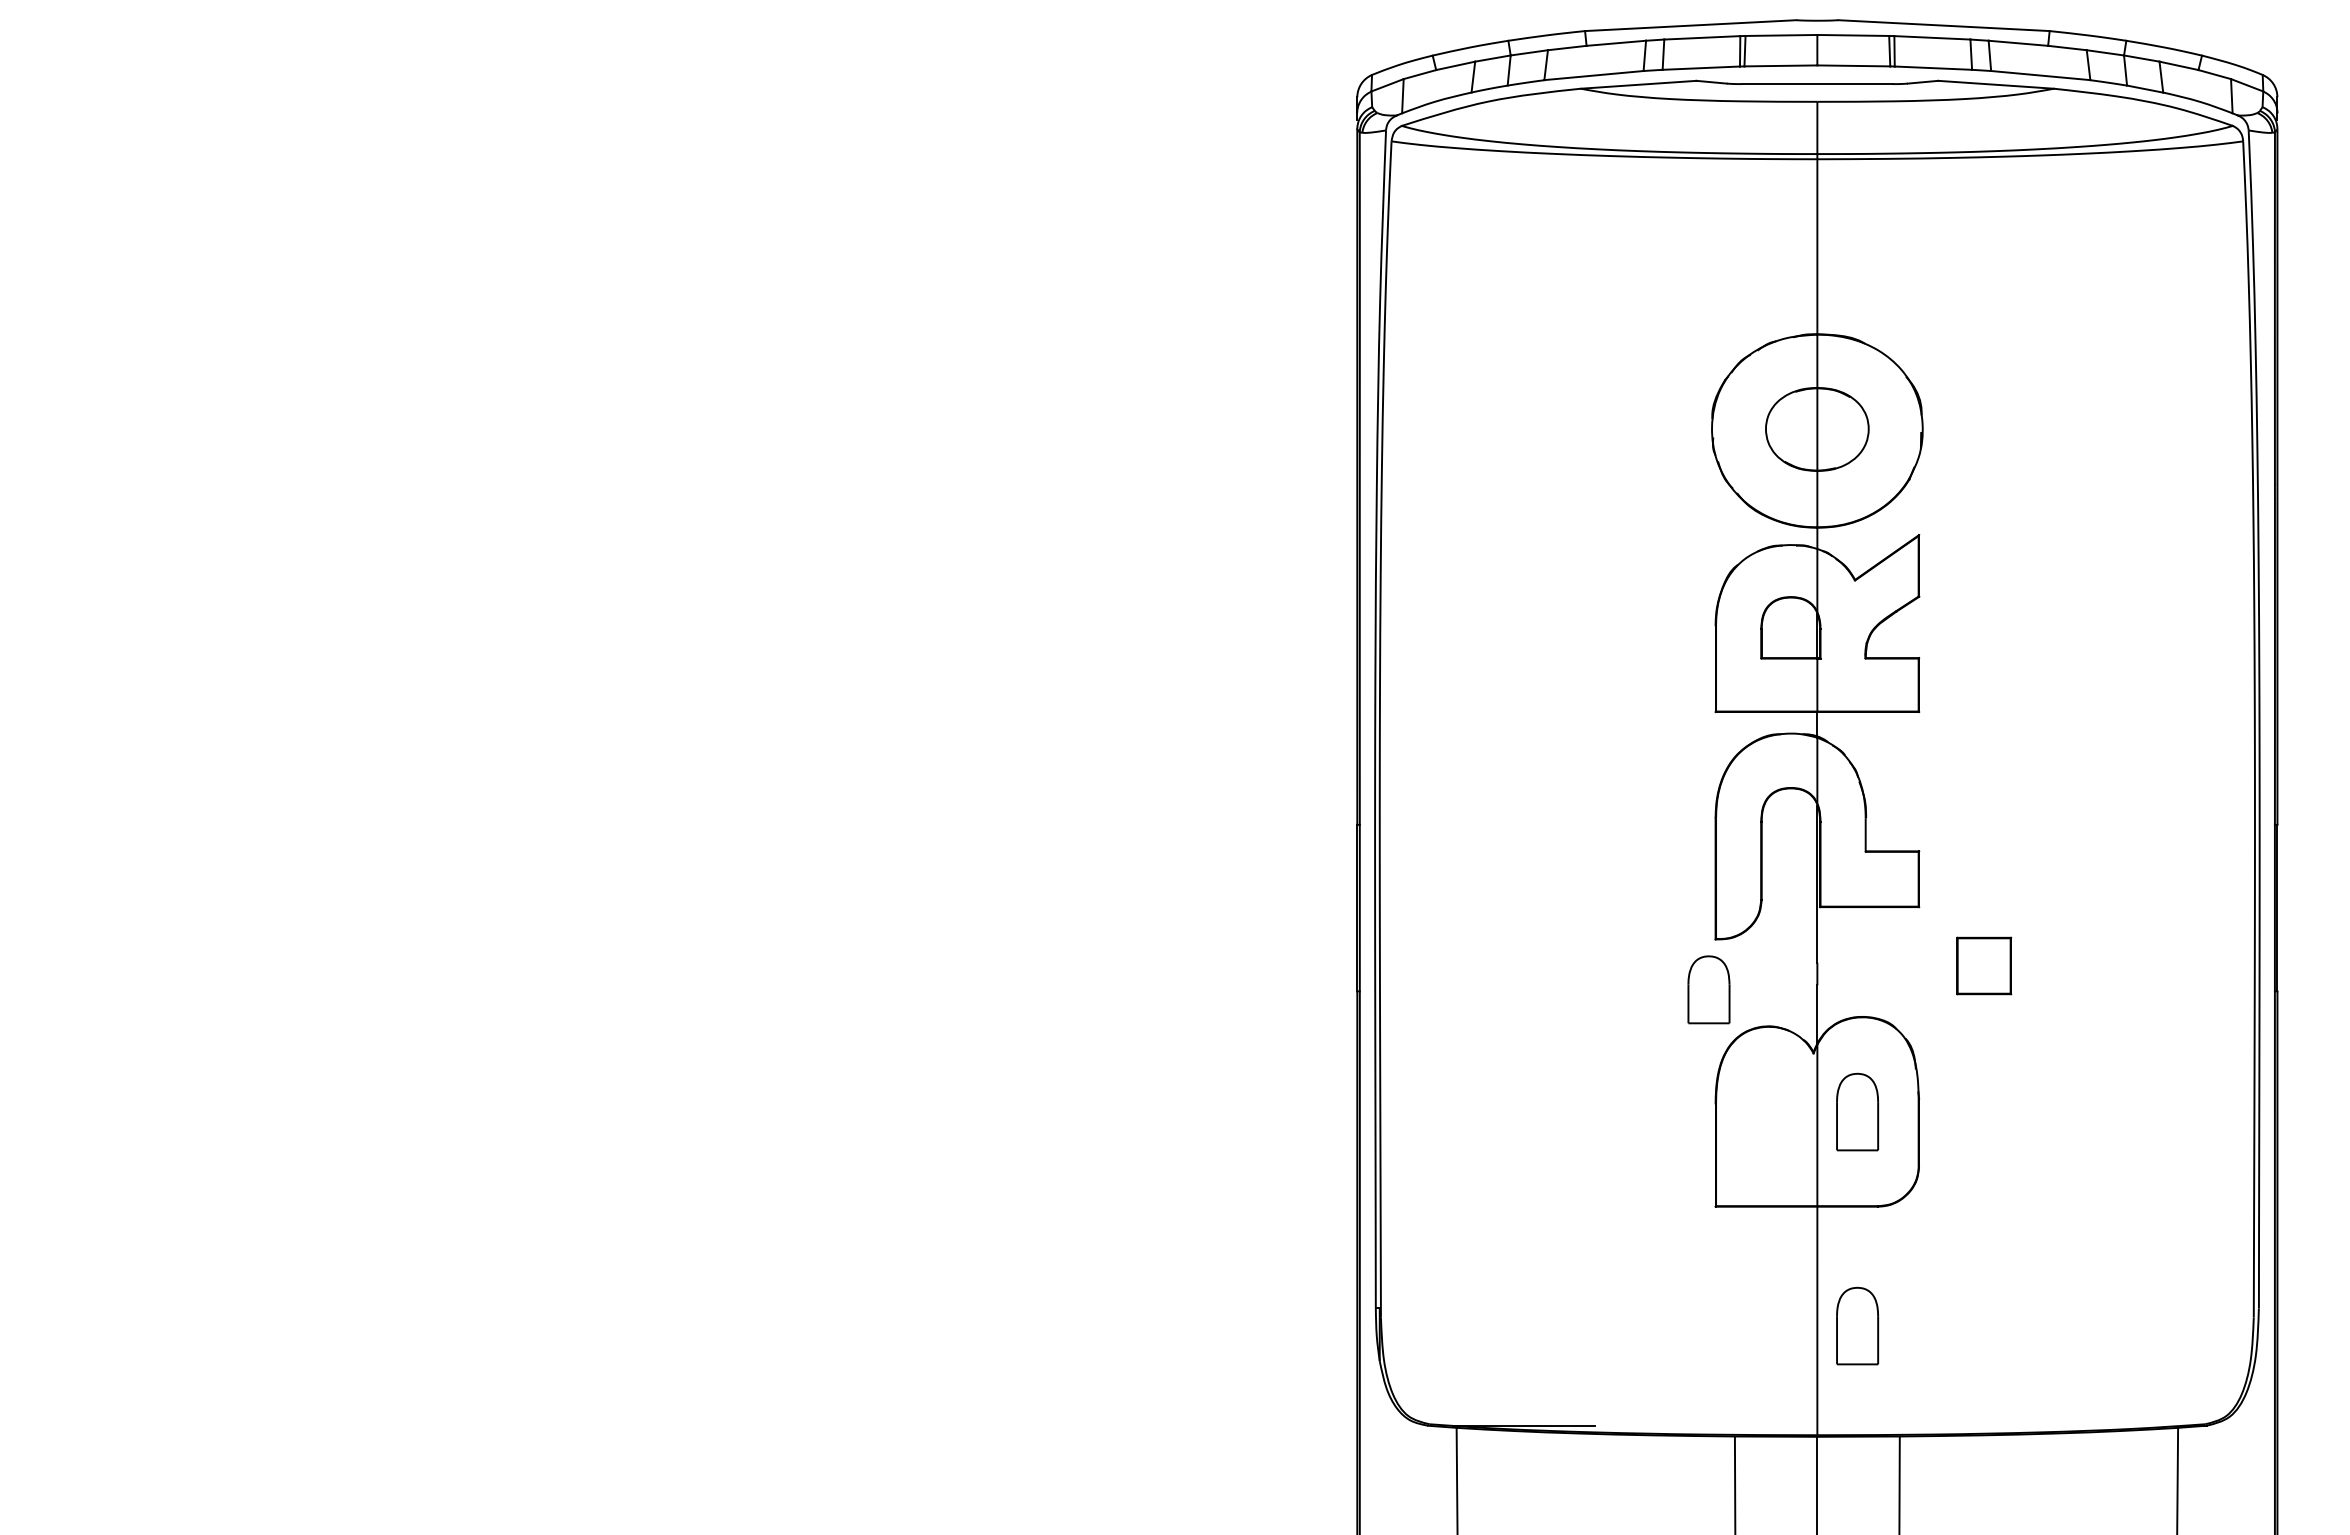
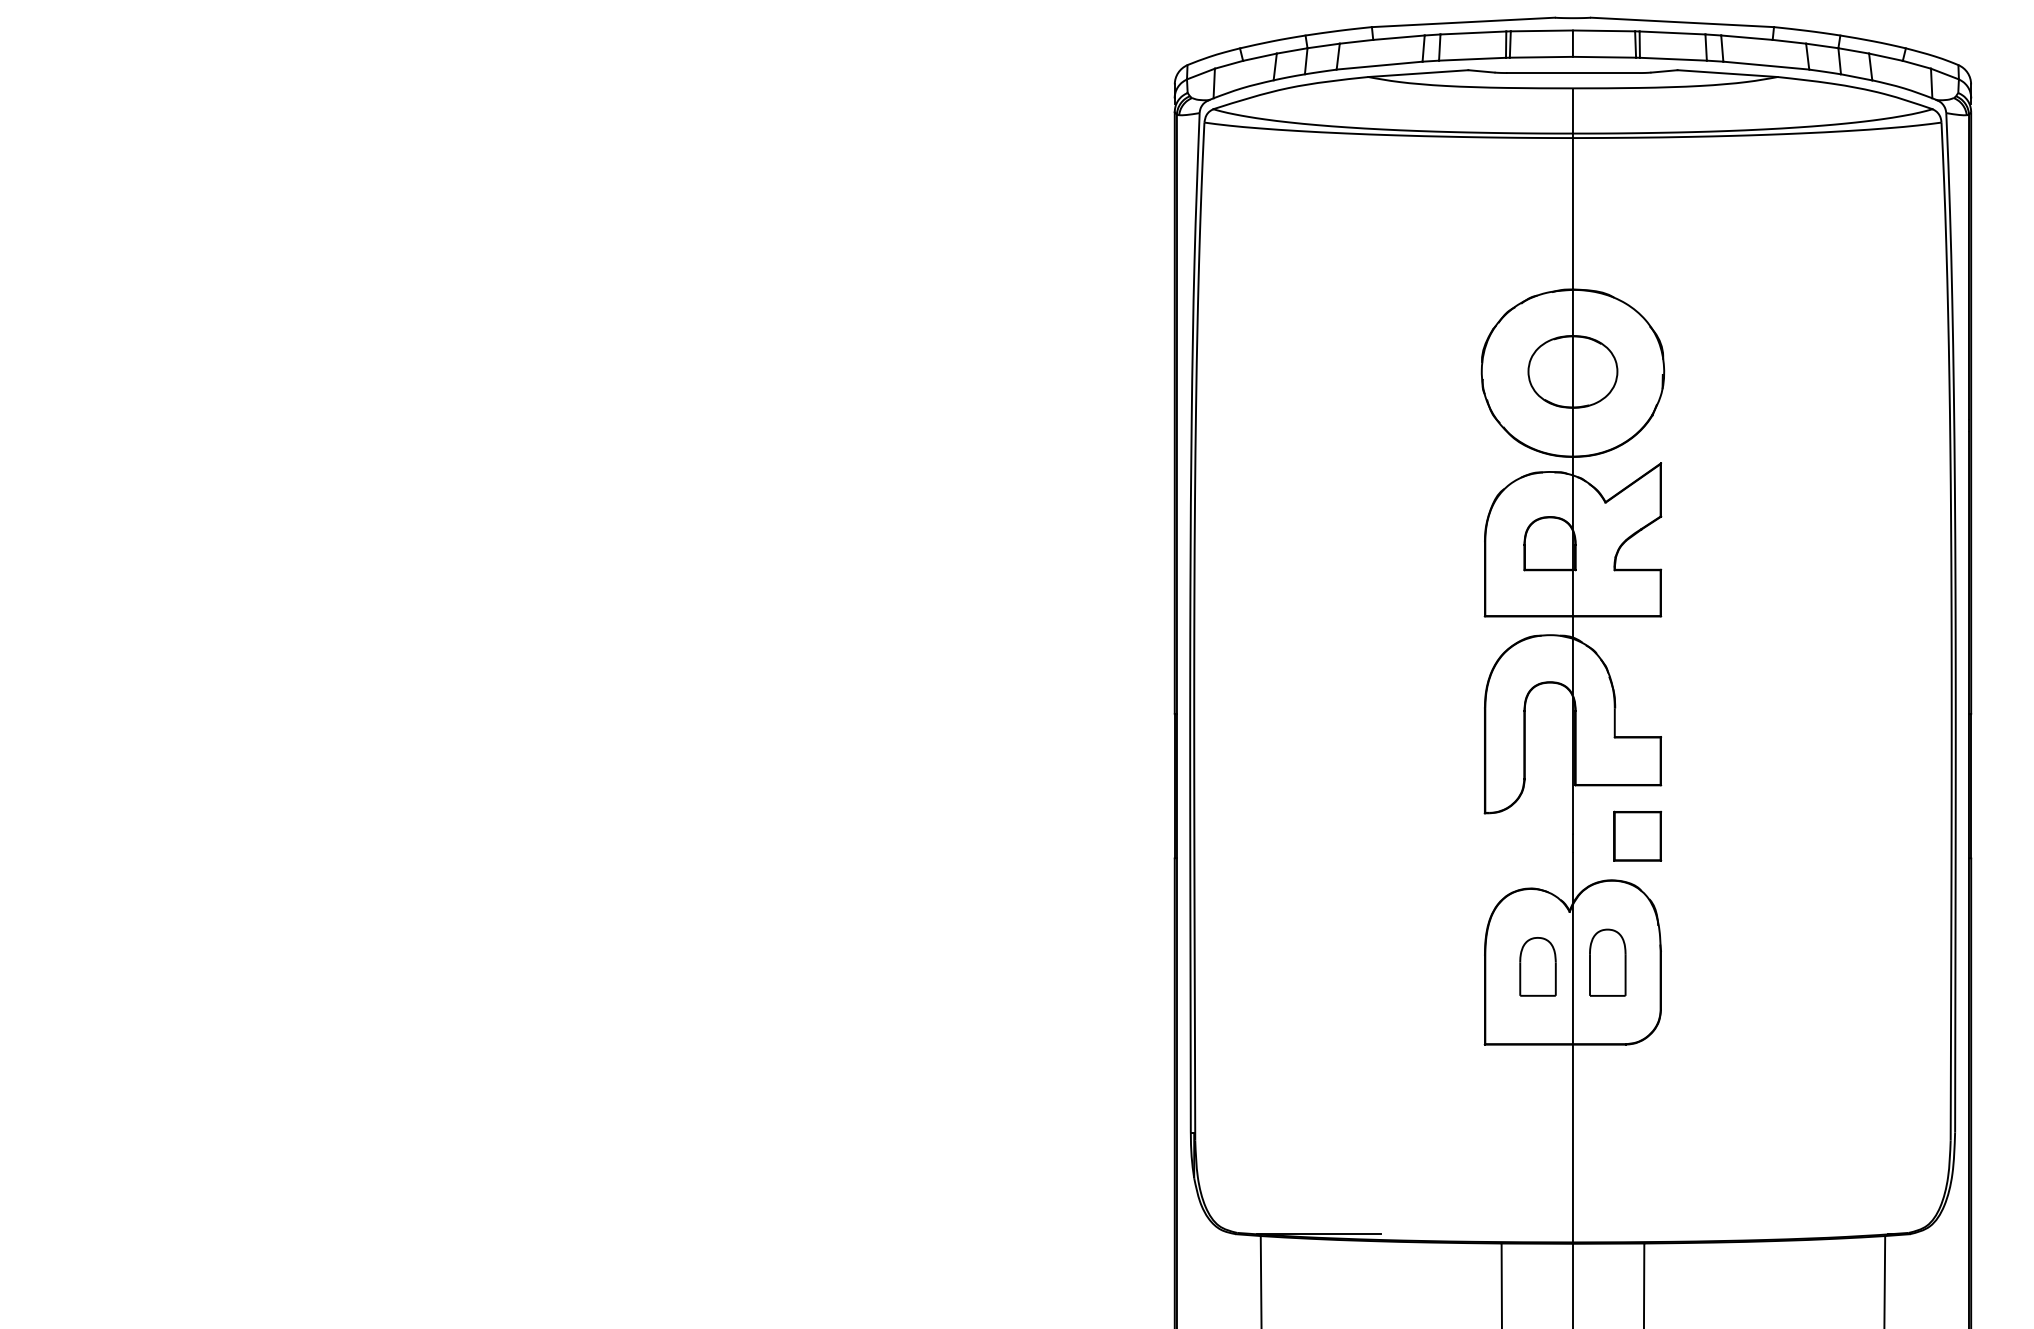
part: (1984, 965) -> (1637, 835), moved
part: (1708, 989) -> (1537, 966), moved
part: (1857, 1325) -> (1607, 1147), removed

